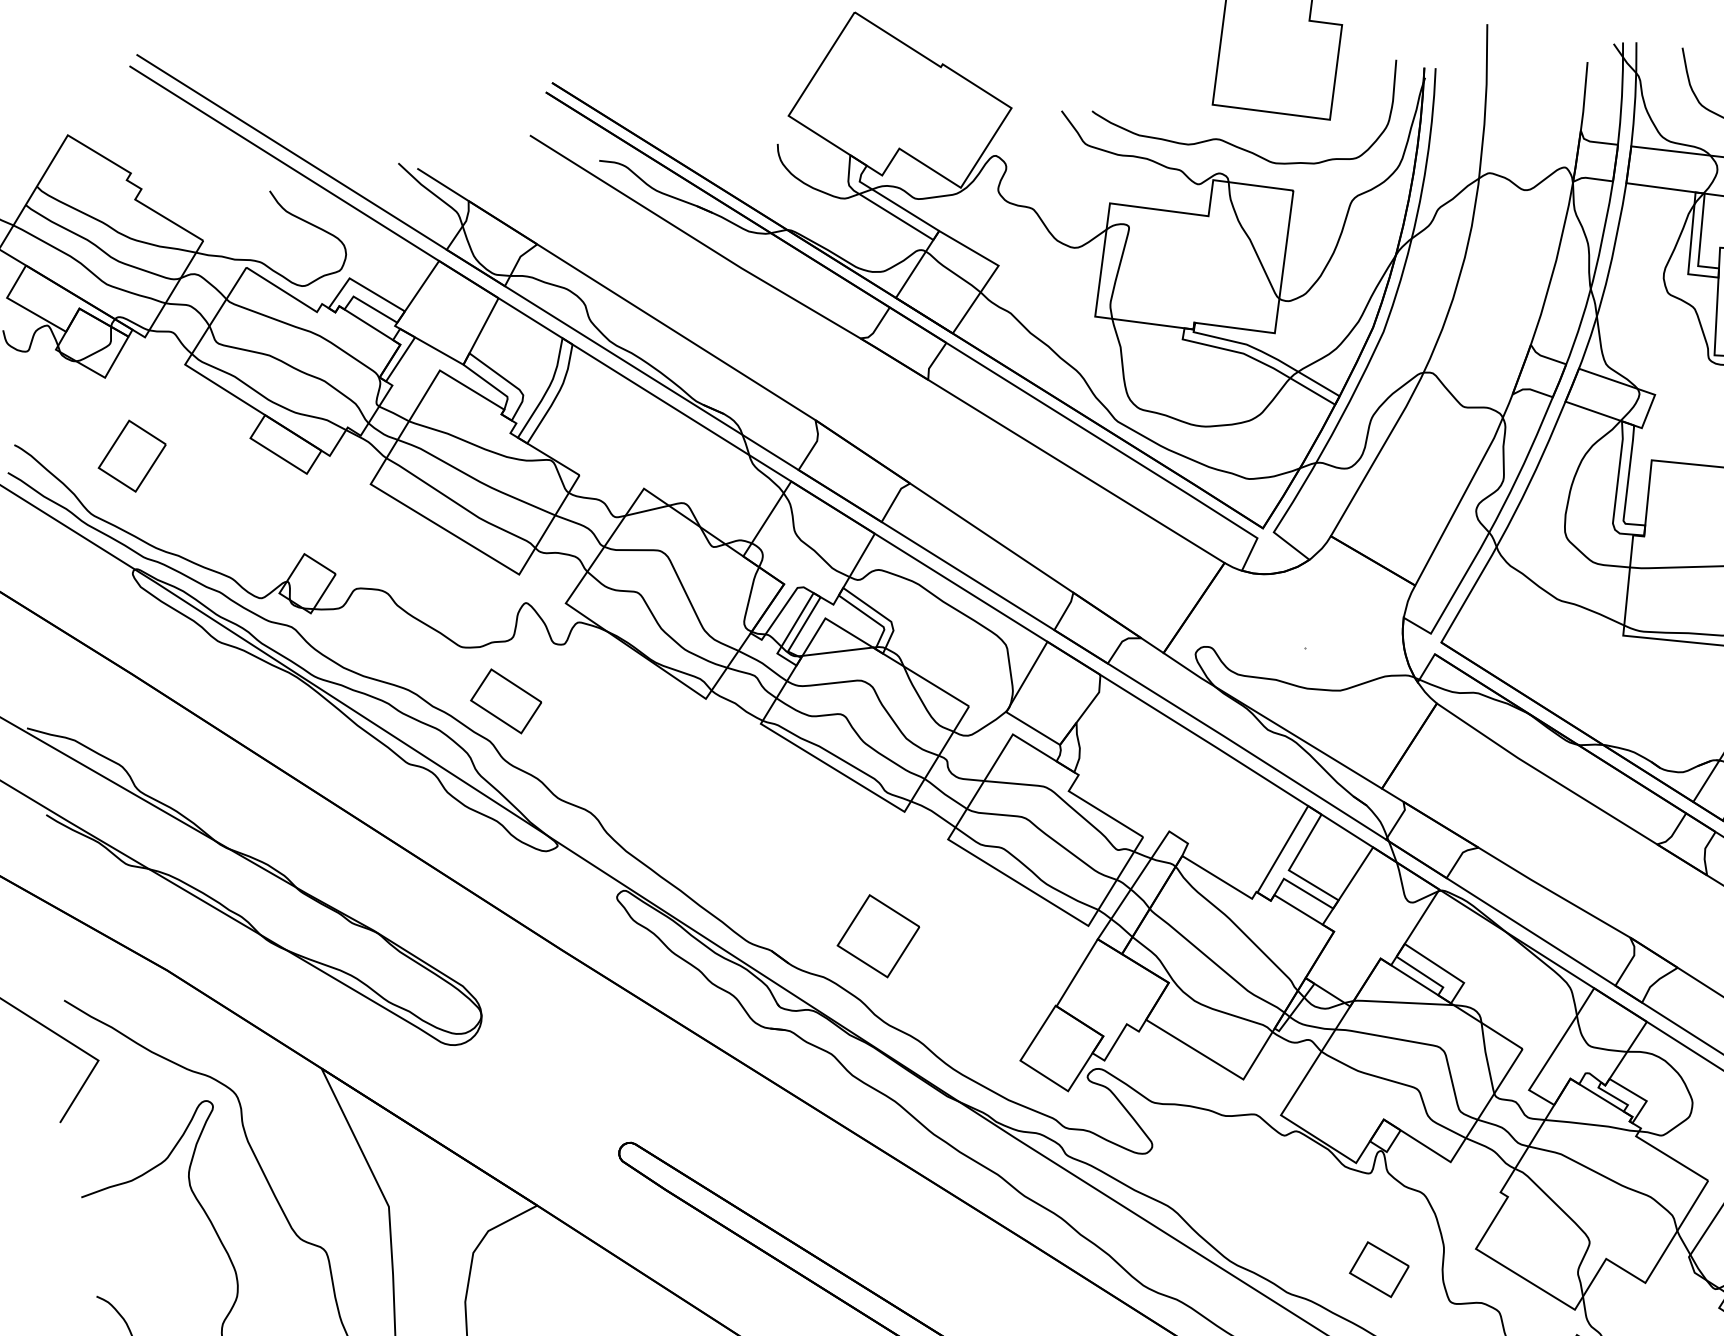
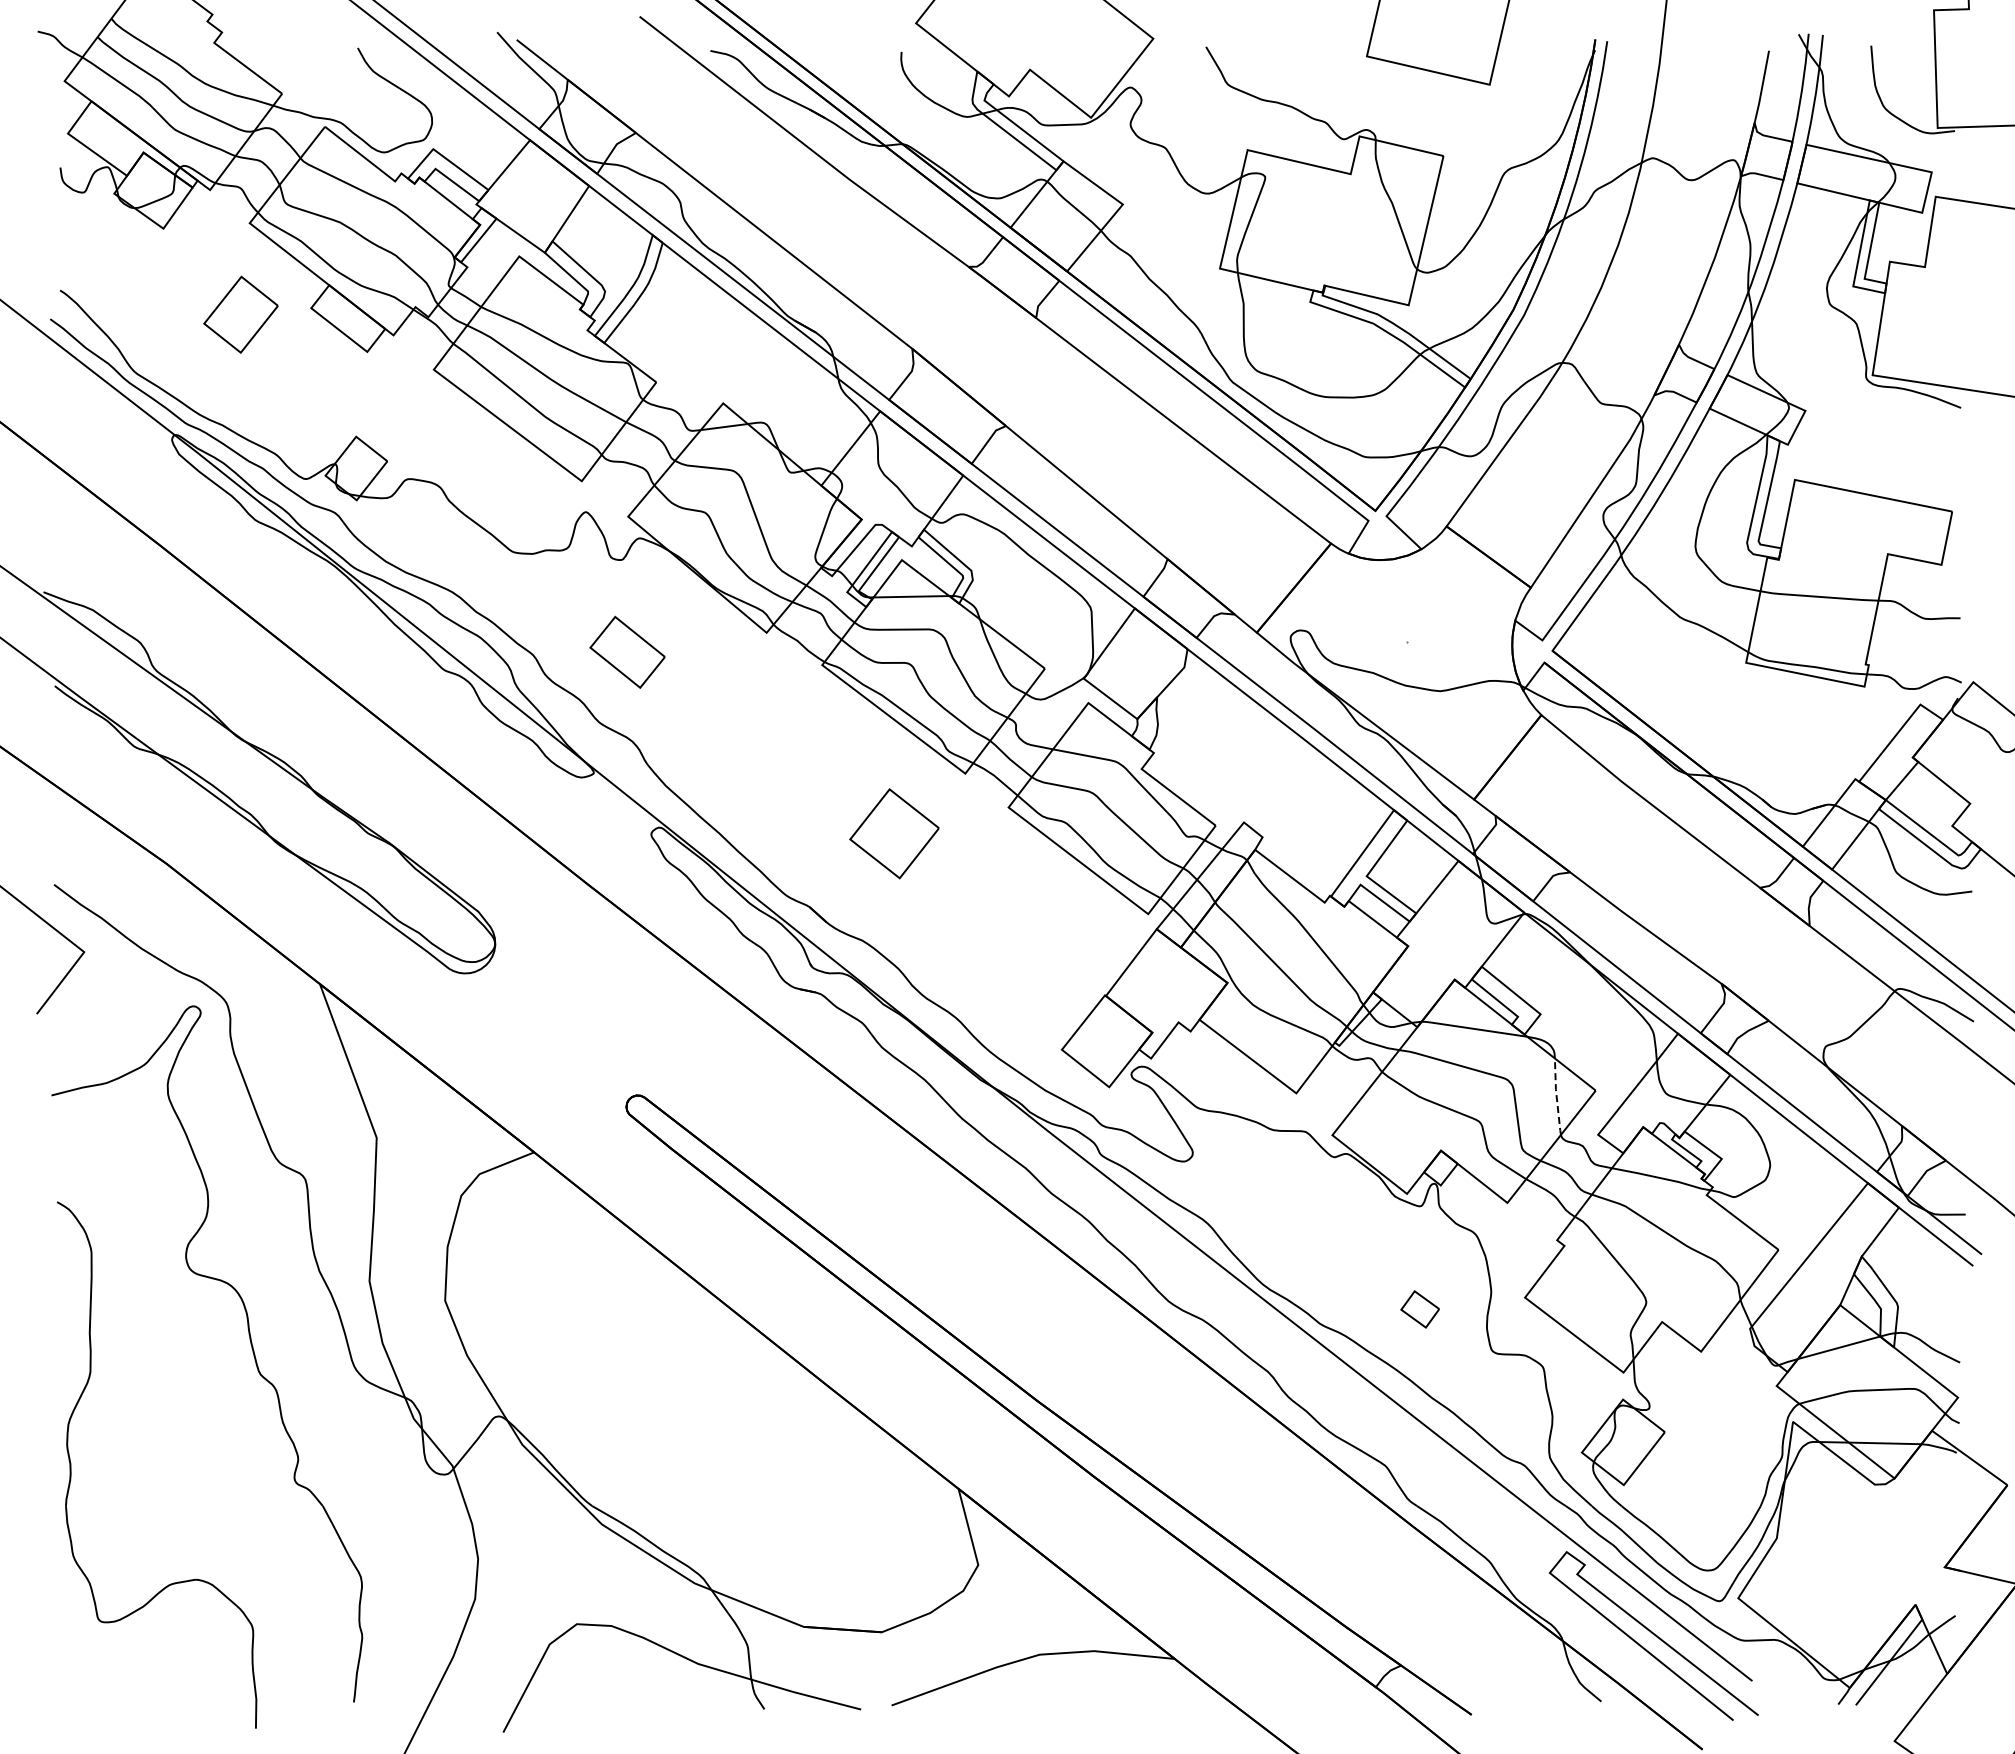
curve: (1239, 146) -> (1390, 103), removed
part: (131, 456) -> (240, 314), moved
part: (506, 700) -> (627, 651), moved
part: (878, 935) -> (894, 833), moved
line: (1486, 1058) -> (1556, 1096), solid -> dashed
part: (1378, 1269) -> (1419, 1309), size x0.6

